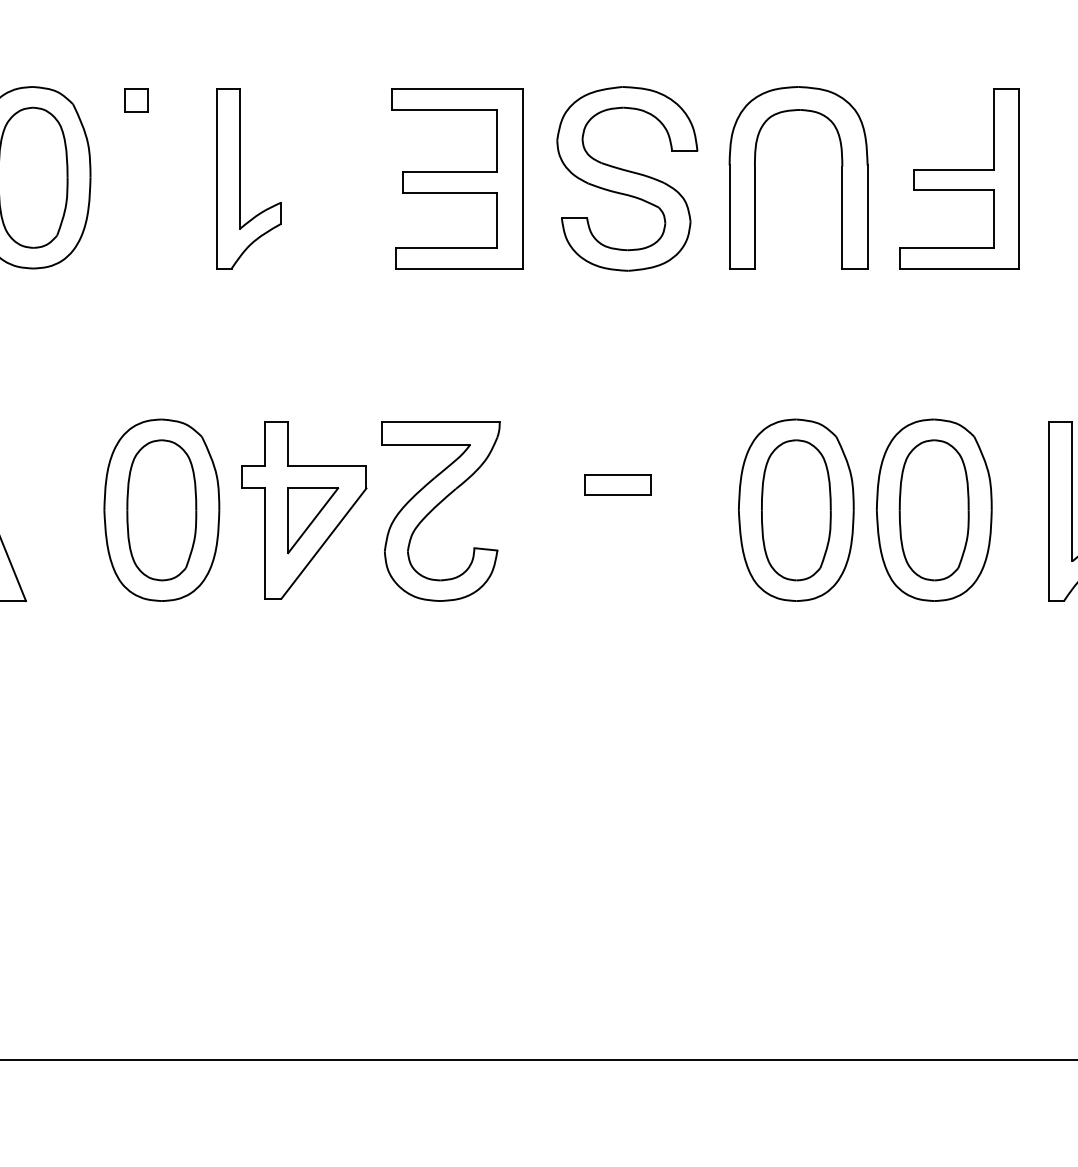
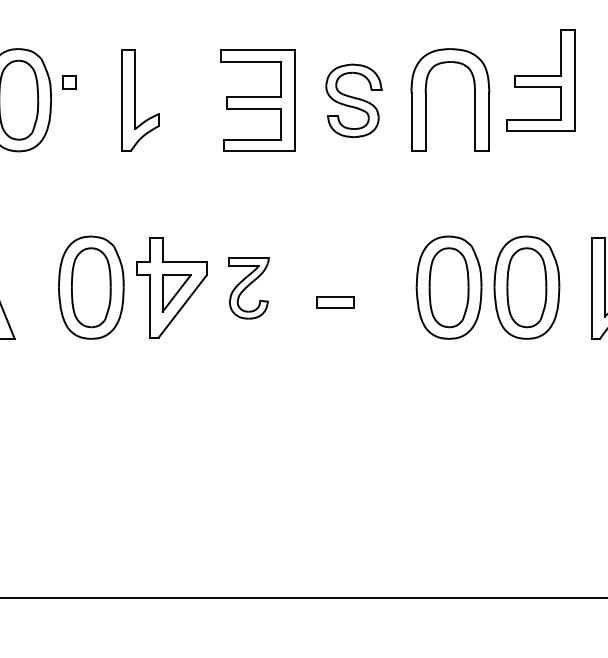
part: (137, 100) -> (69, 82), moved
part: (626, 178) -> (353, 100), size x0.7
part: (958, 178) -> (540, 80), moved
part: (617, 485) -> (335, 302), moved
part: (440, 511) -> (248, 288), size x0.6

